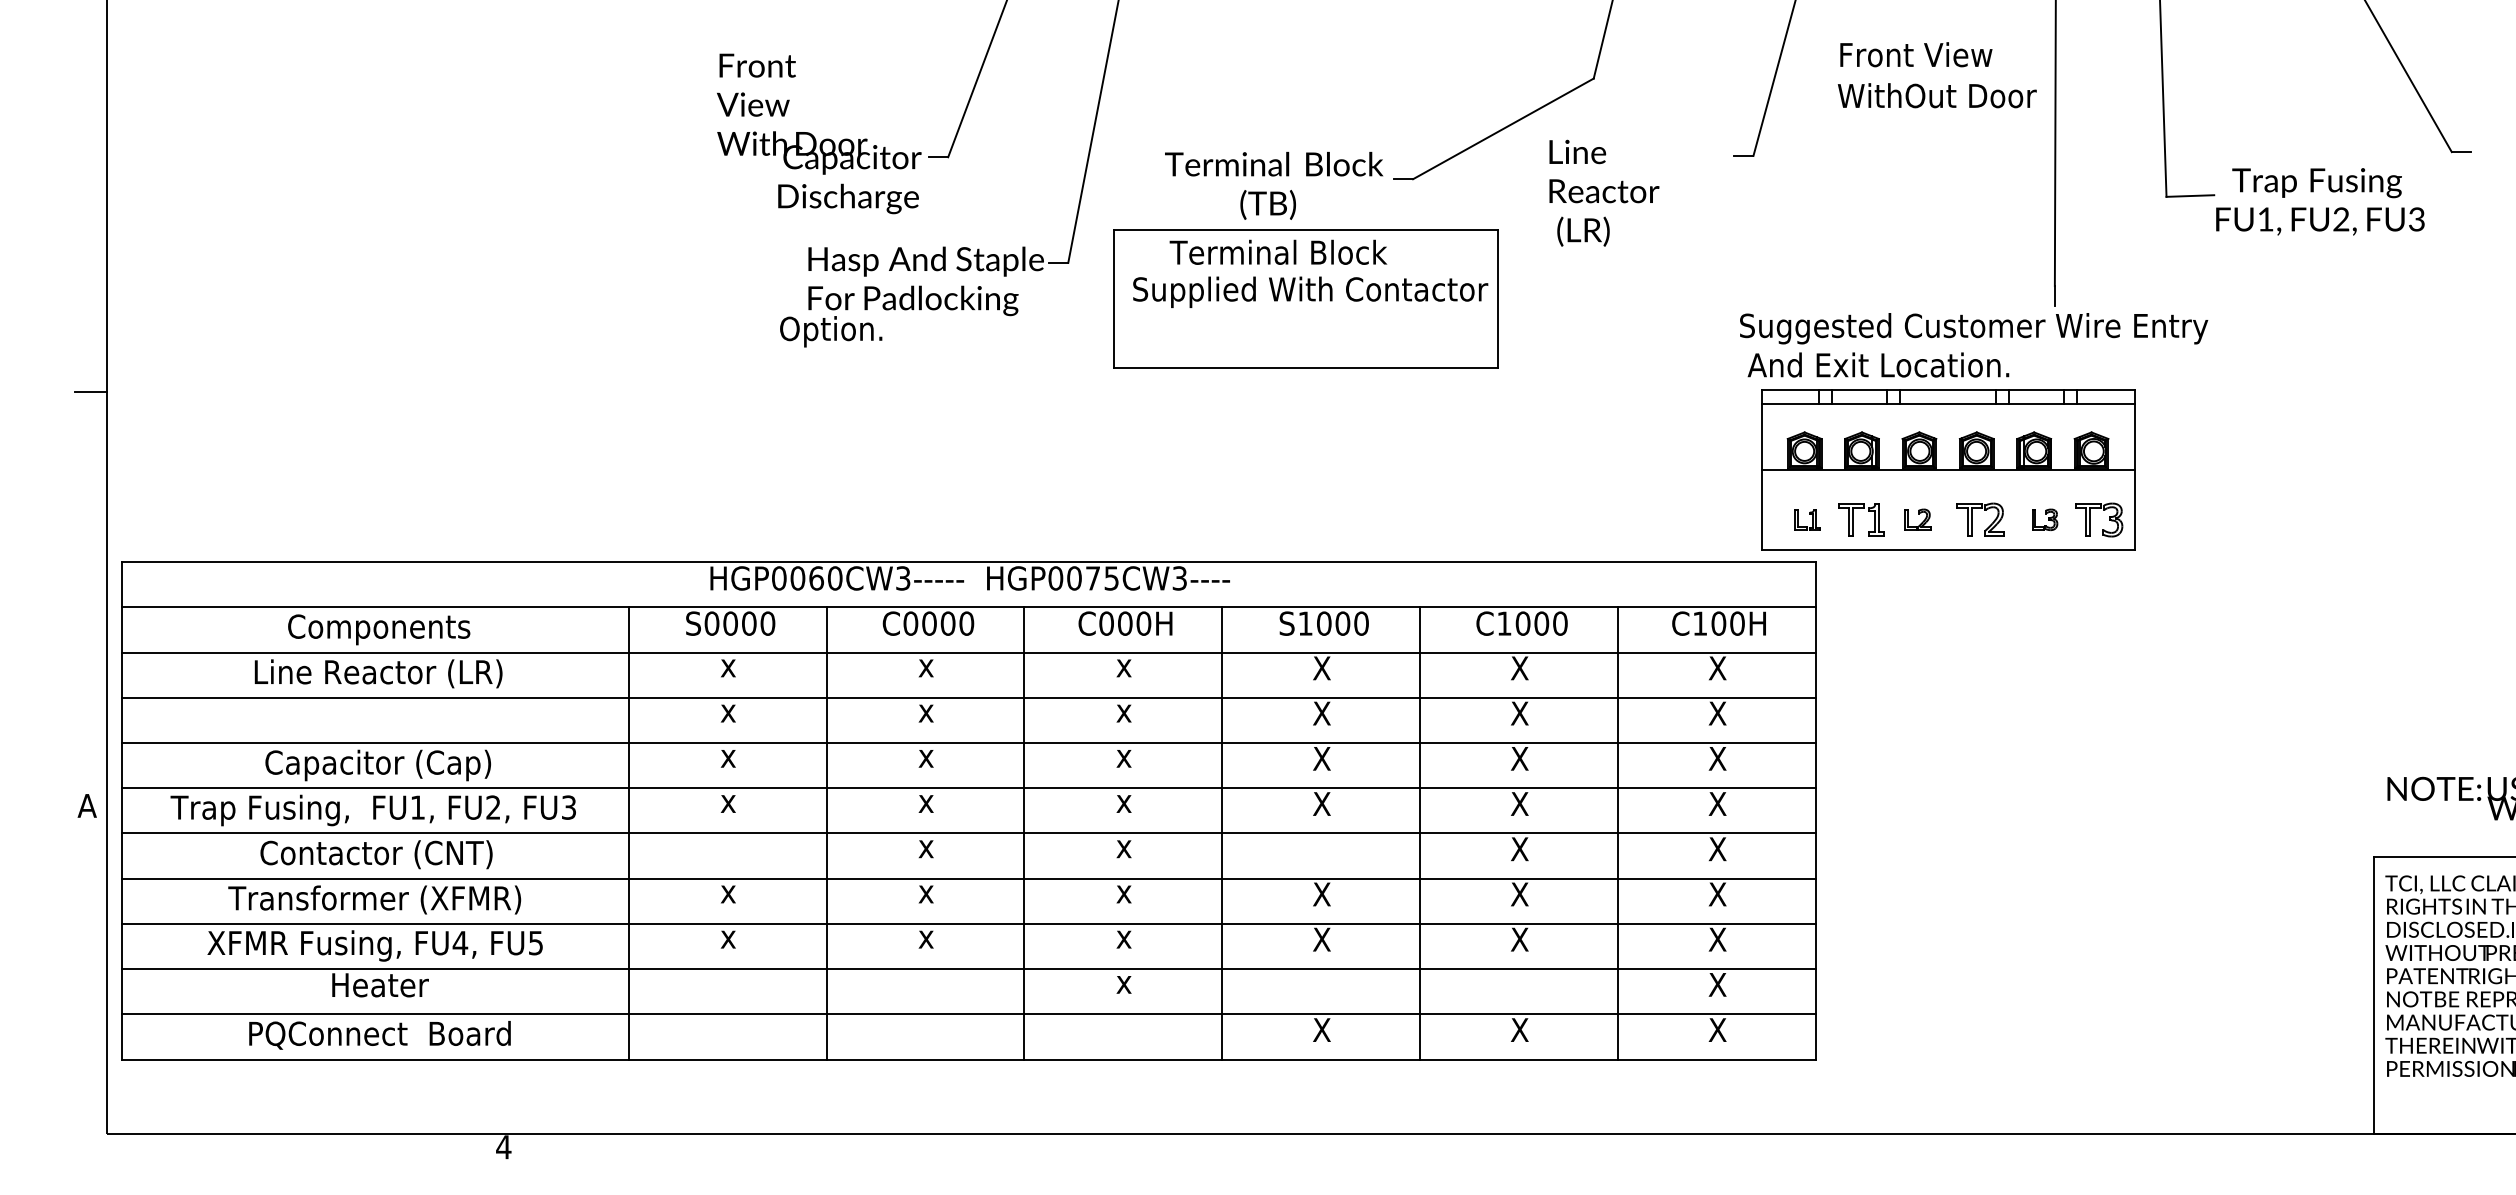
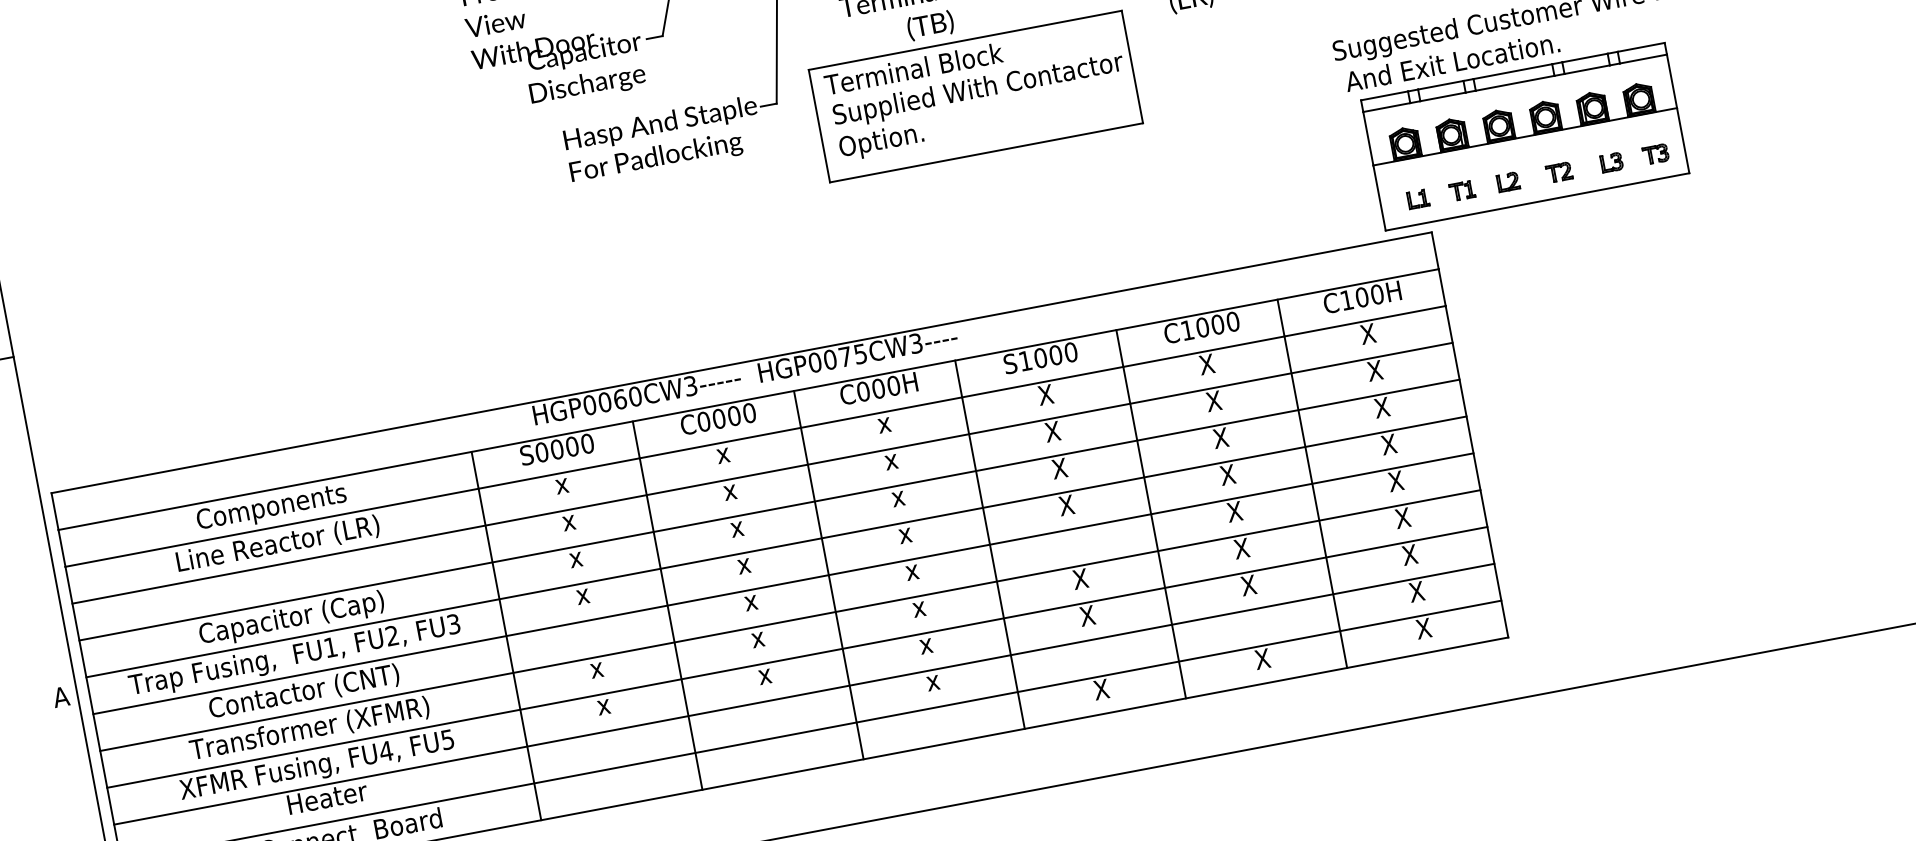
text: (1278, 251) -> (913, 68), moved
text: (831, 331) -> (881, 141), moved
part: (1861, 519) -> (1462, 190), size x0.62
part: (1980, 519) -> (1559, 172), size x0.62
part: (2098, 519) -> (1655, 154), size x0.62

